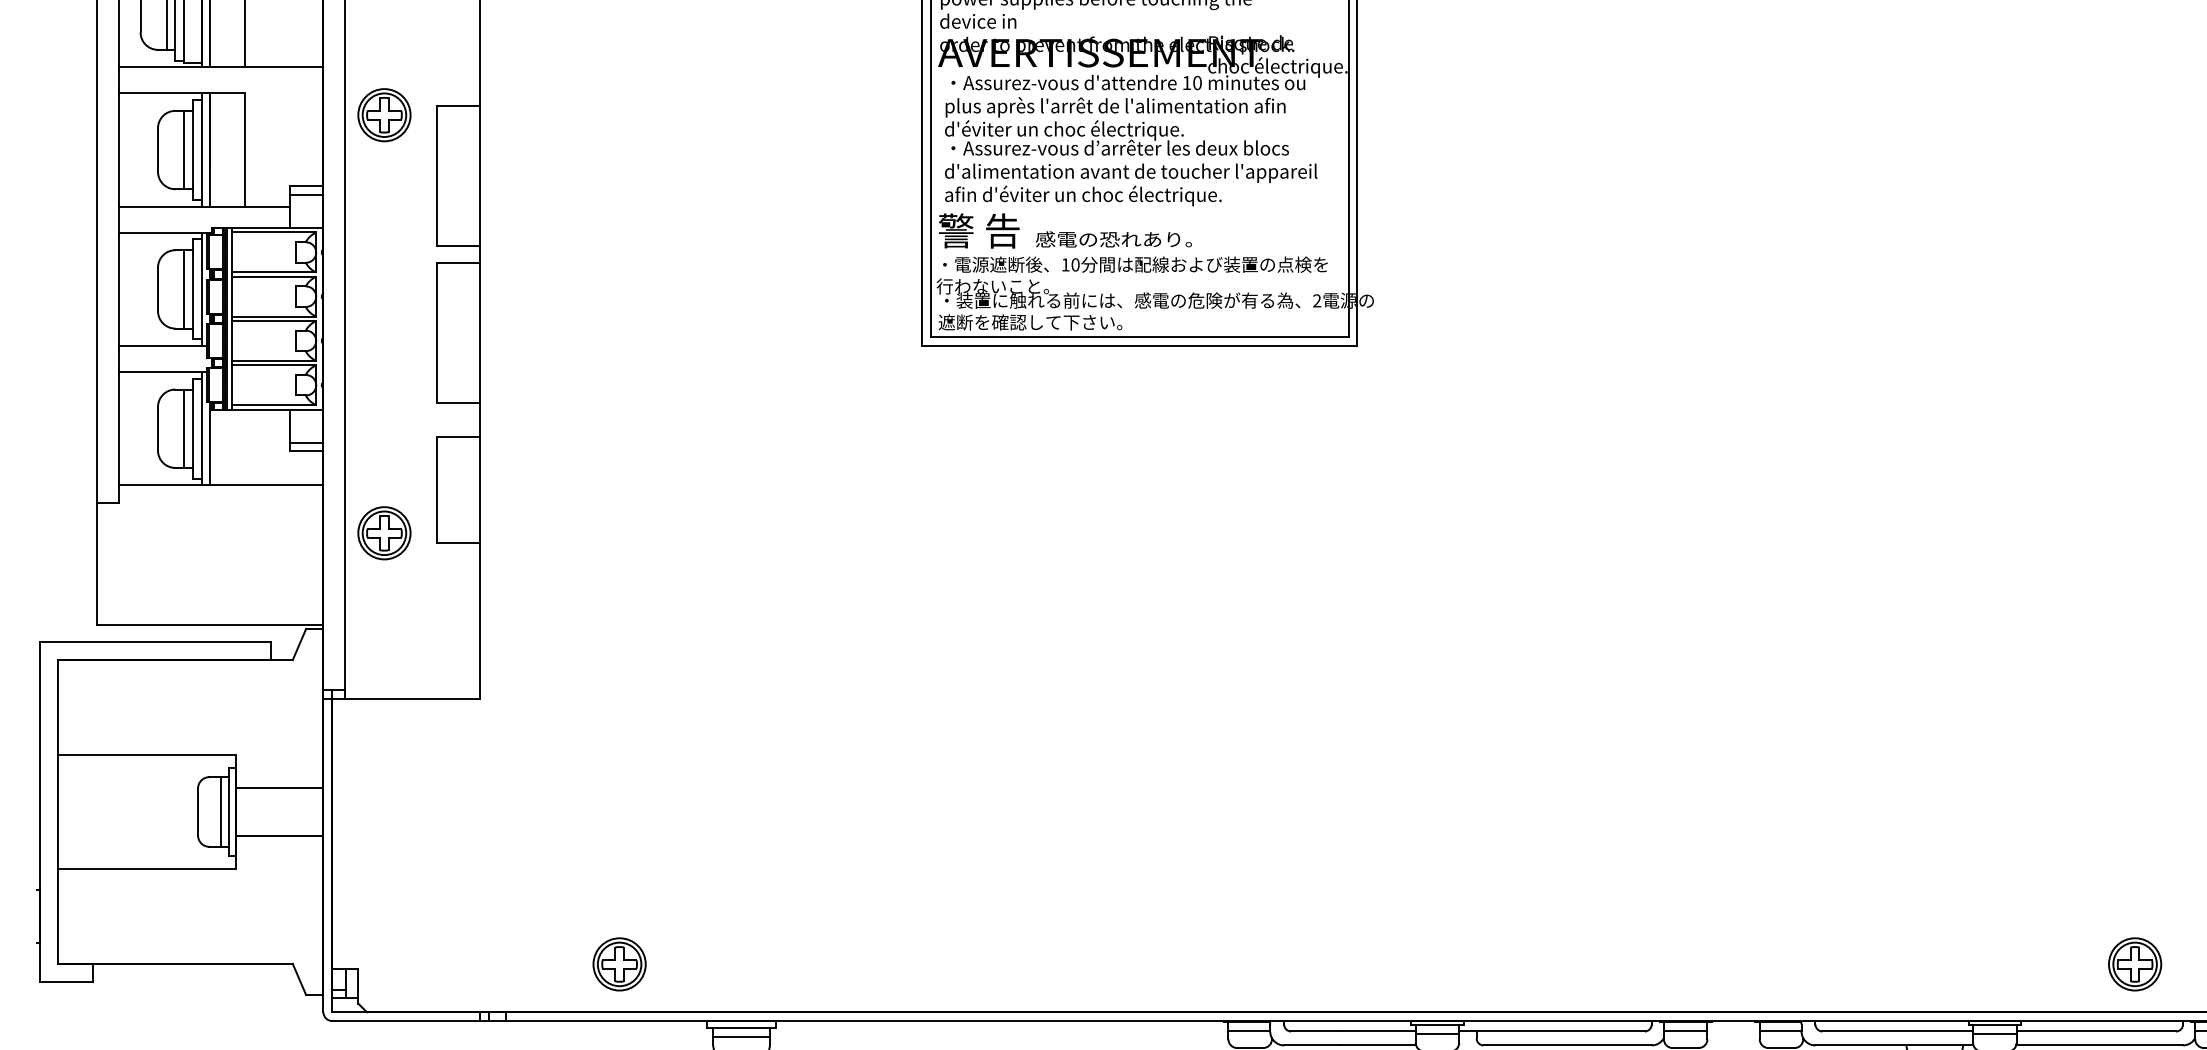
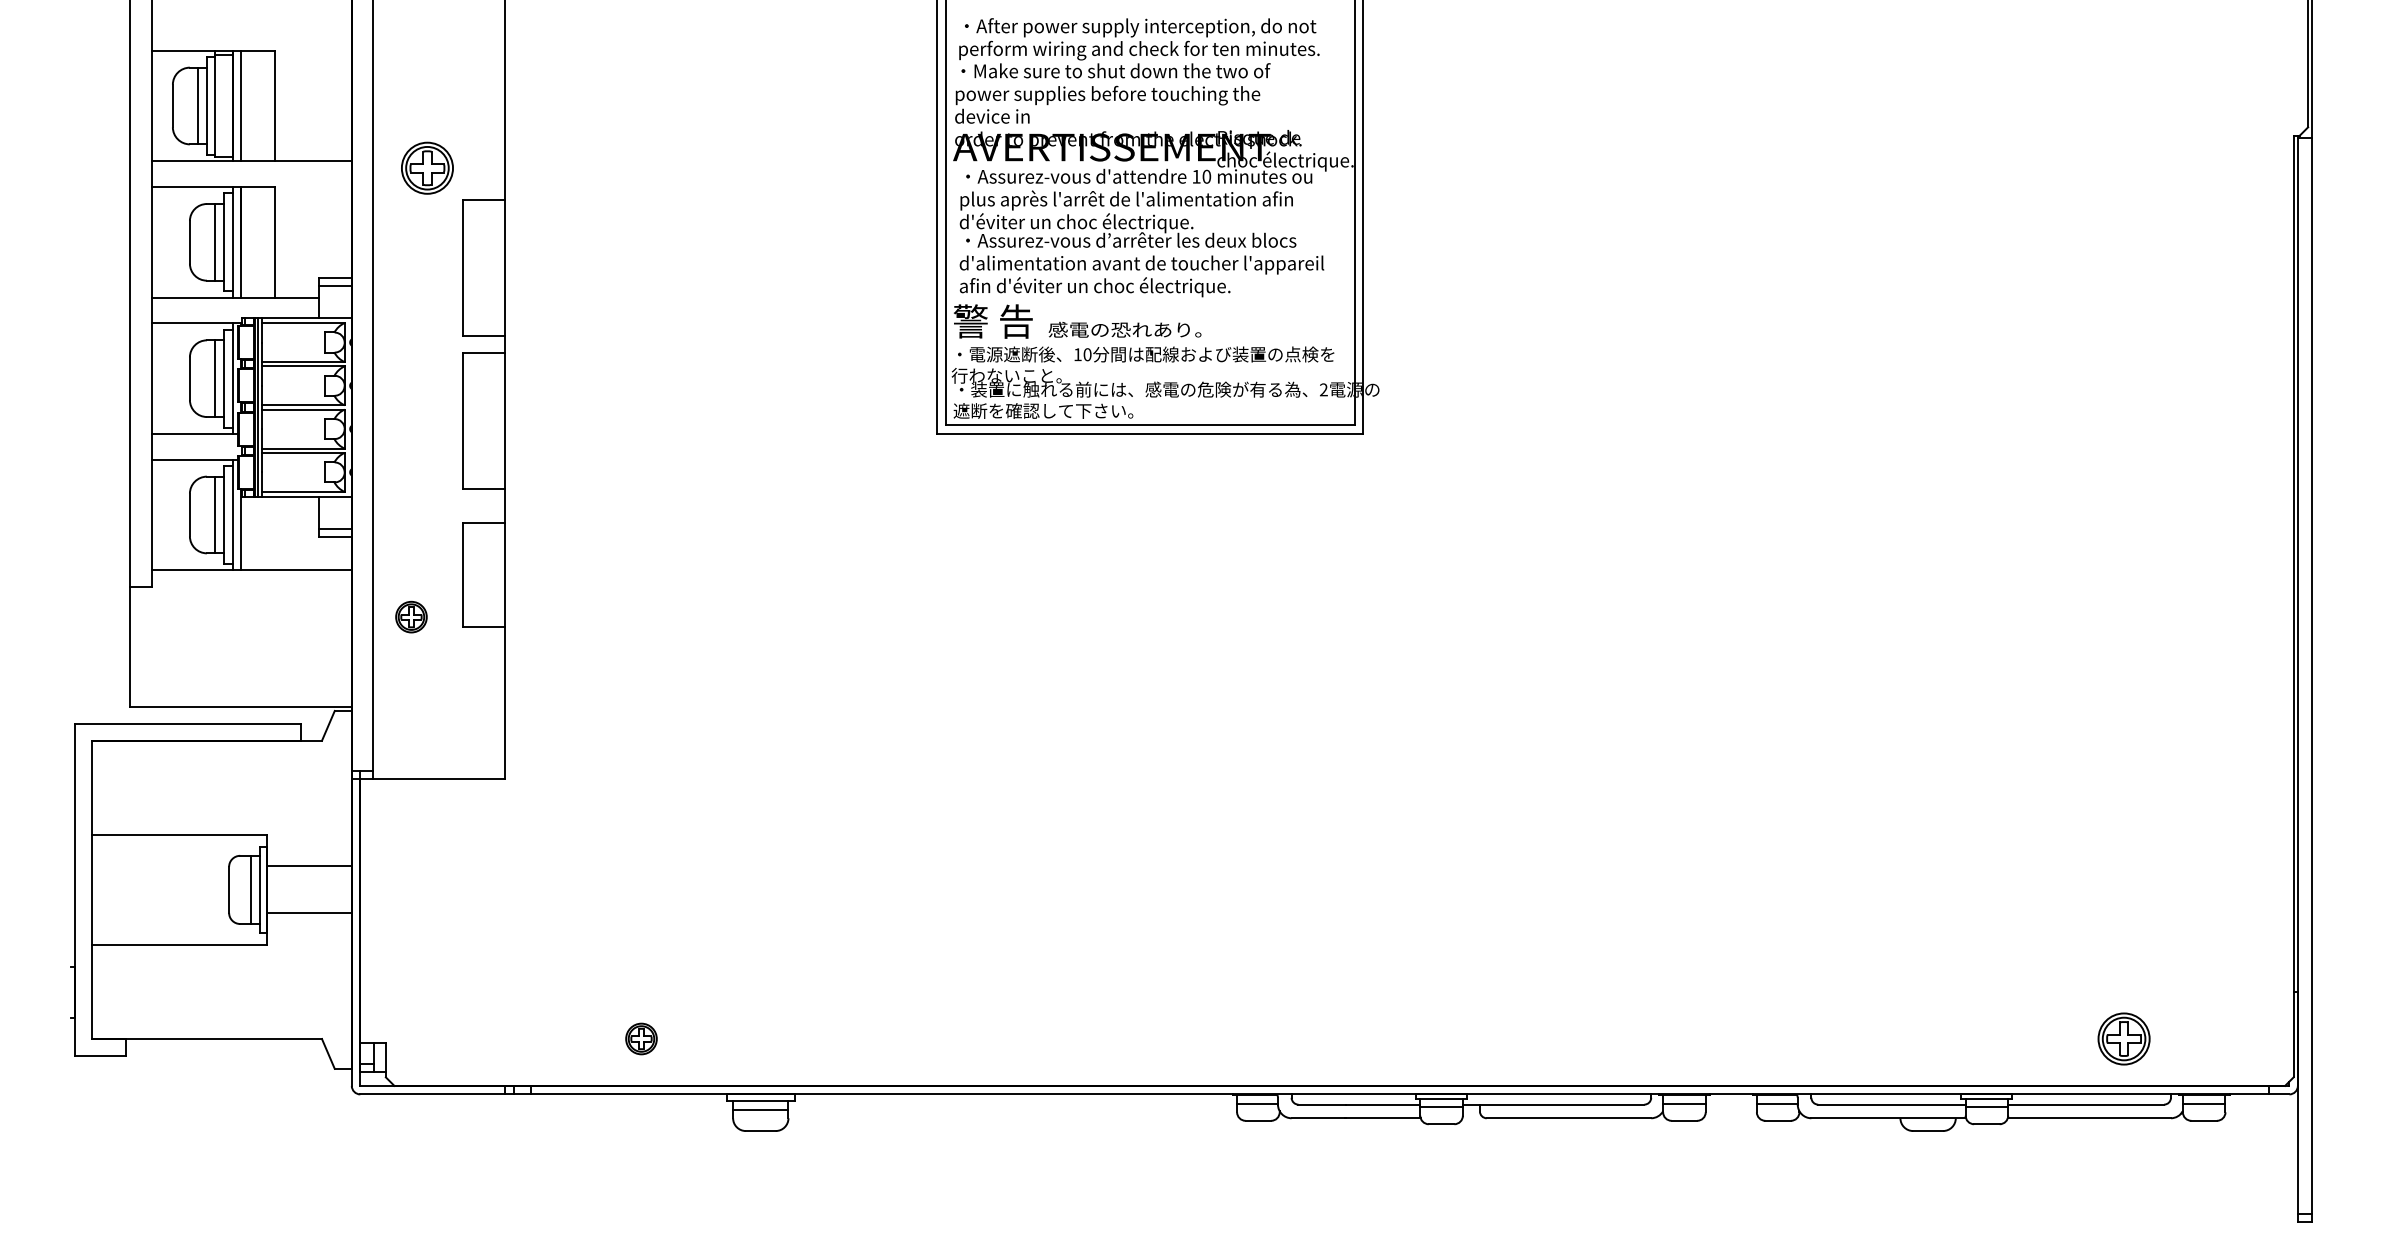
part: (384, 114) -> (427, 167), moved
part: (384, 532) -> (411, 616), size x0.6
part: (619, 963) -> (641, 1038), size x0.6

